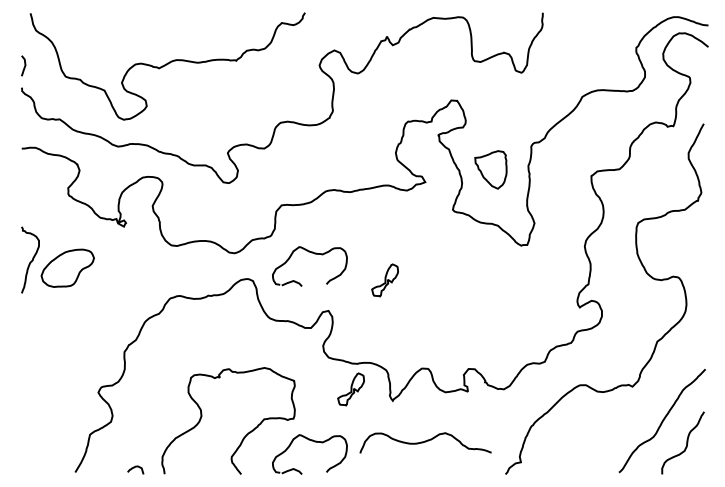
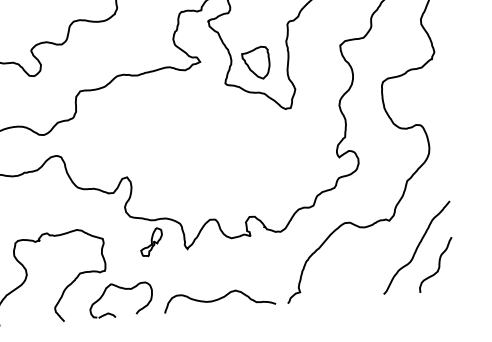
part: (490, 169) -> (255, 62), moved
part: (314, 254) -> (111, 130), removed
part: (384, 280) -> (172, 147), removed
curve: (425, 442) -> (219, 299), moved

